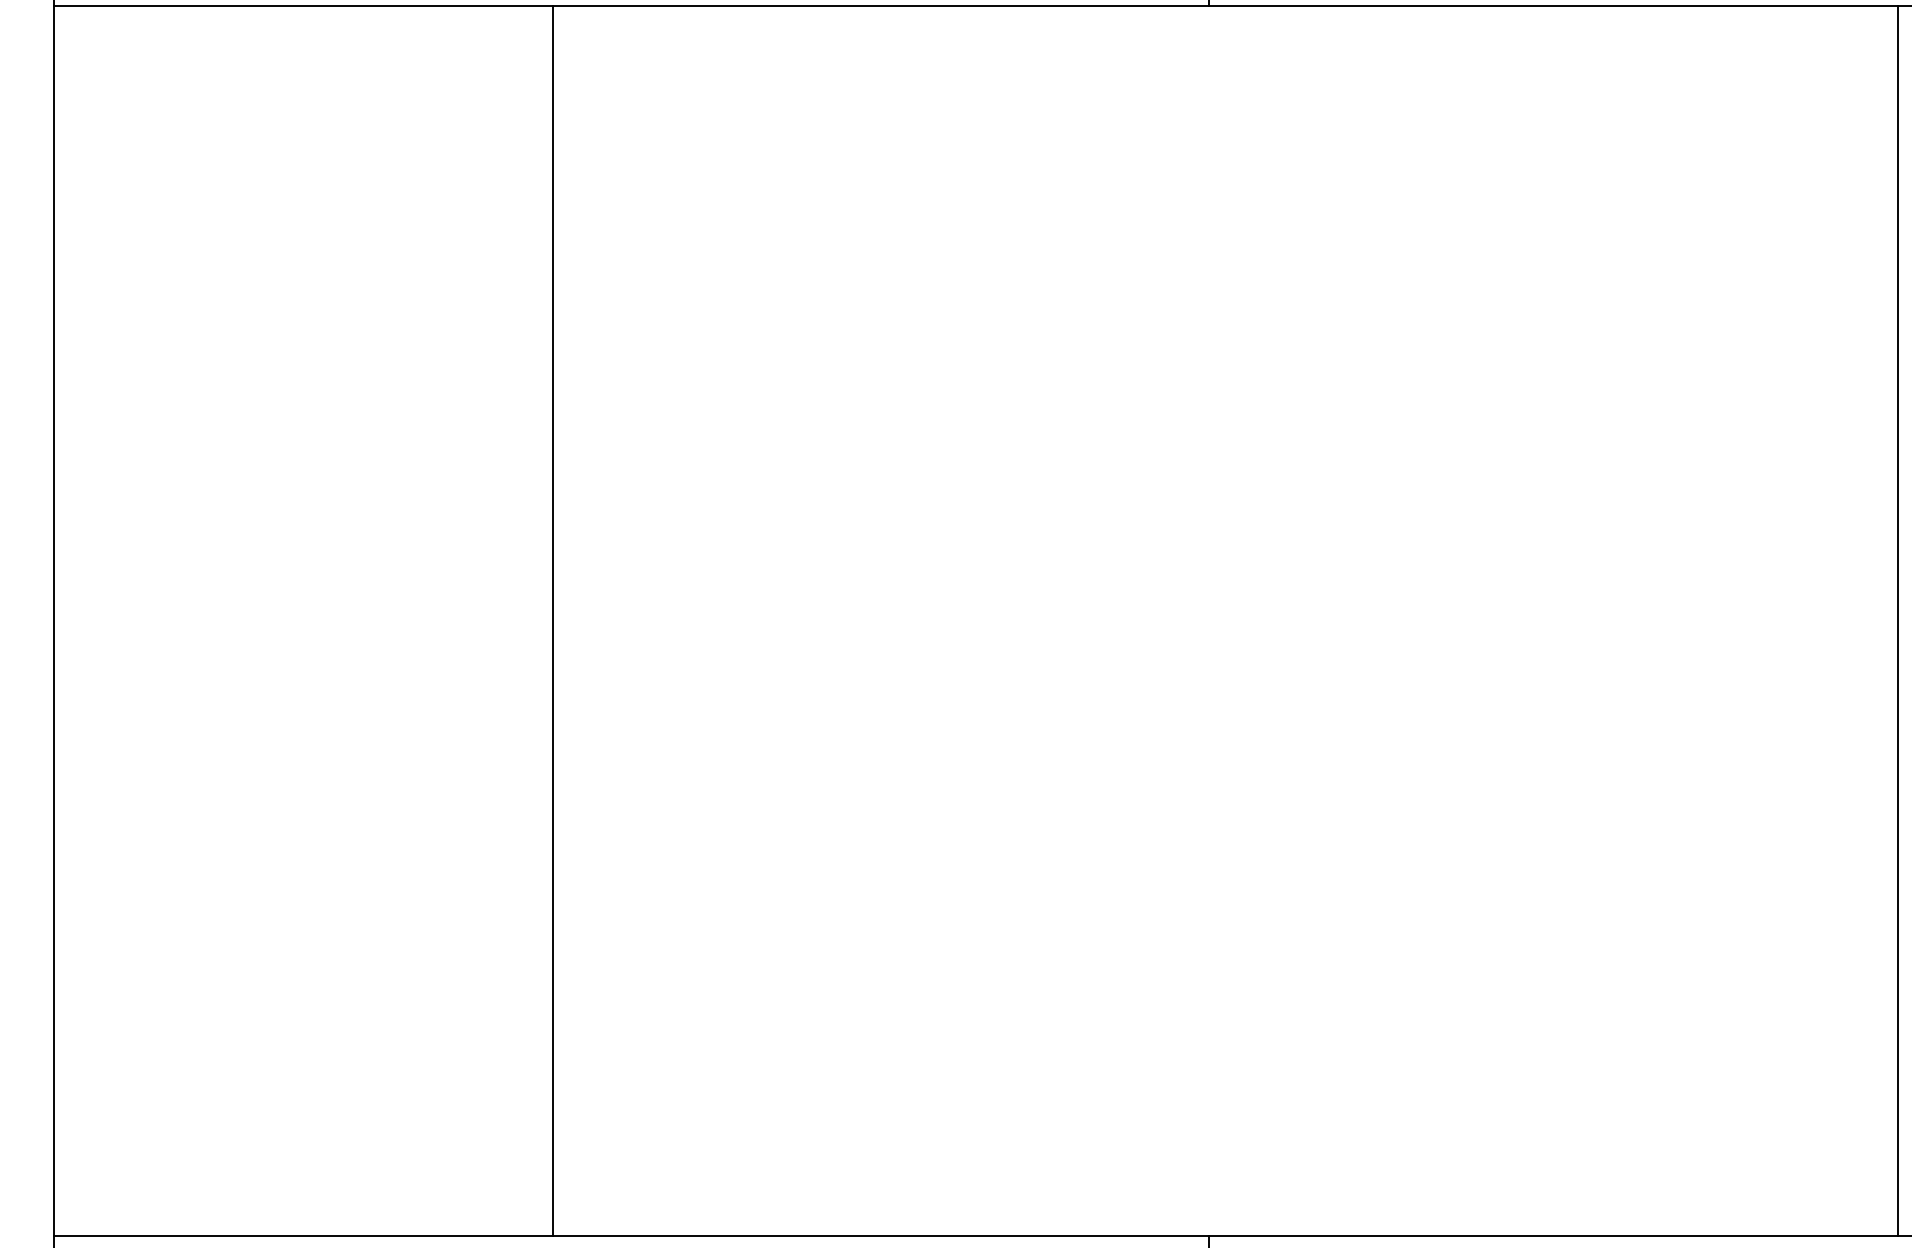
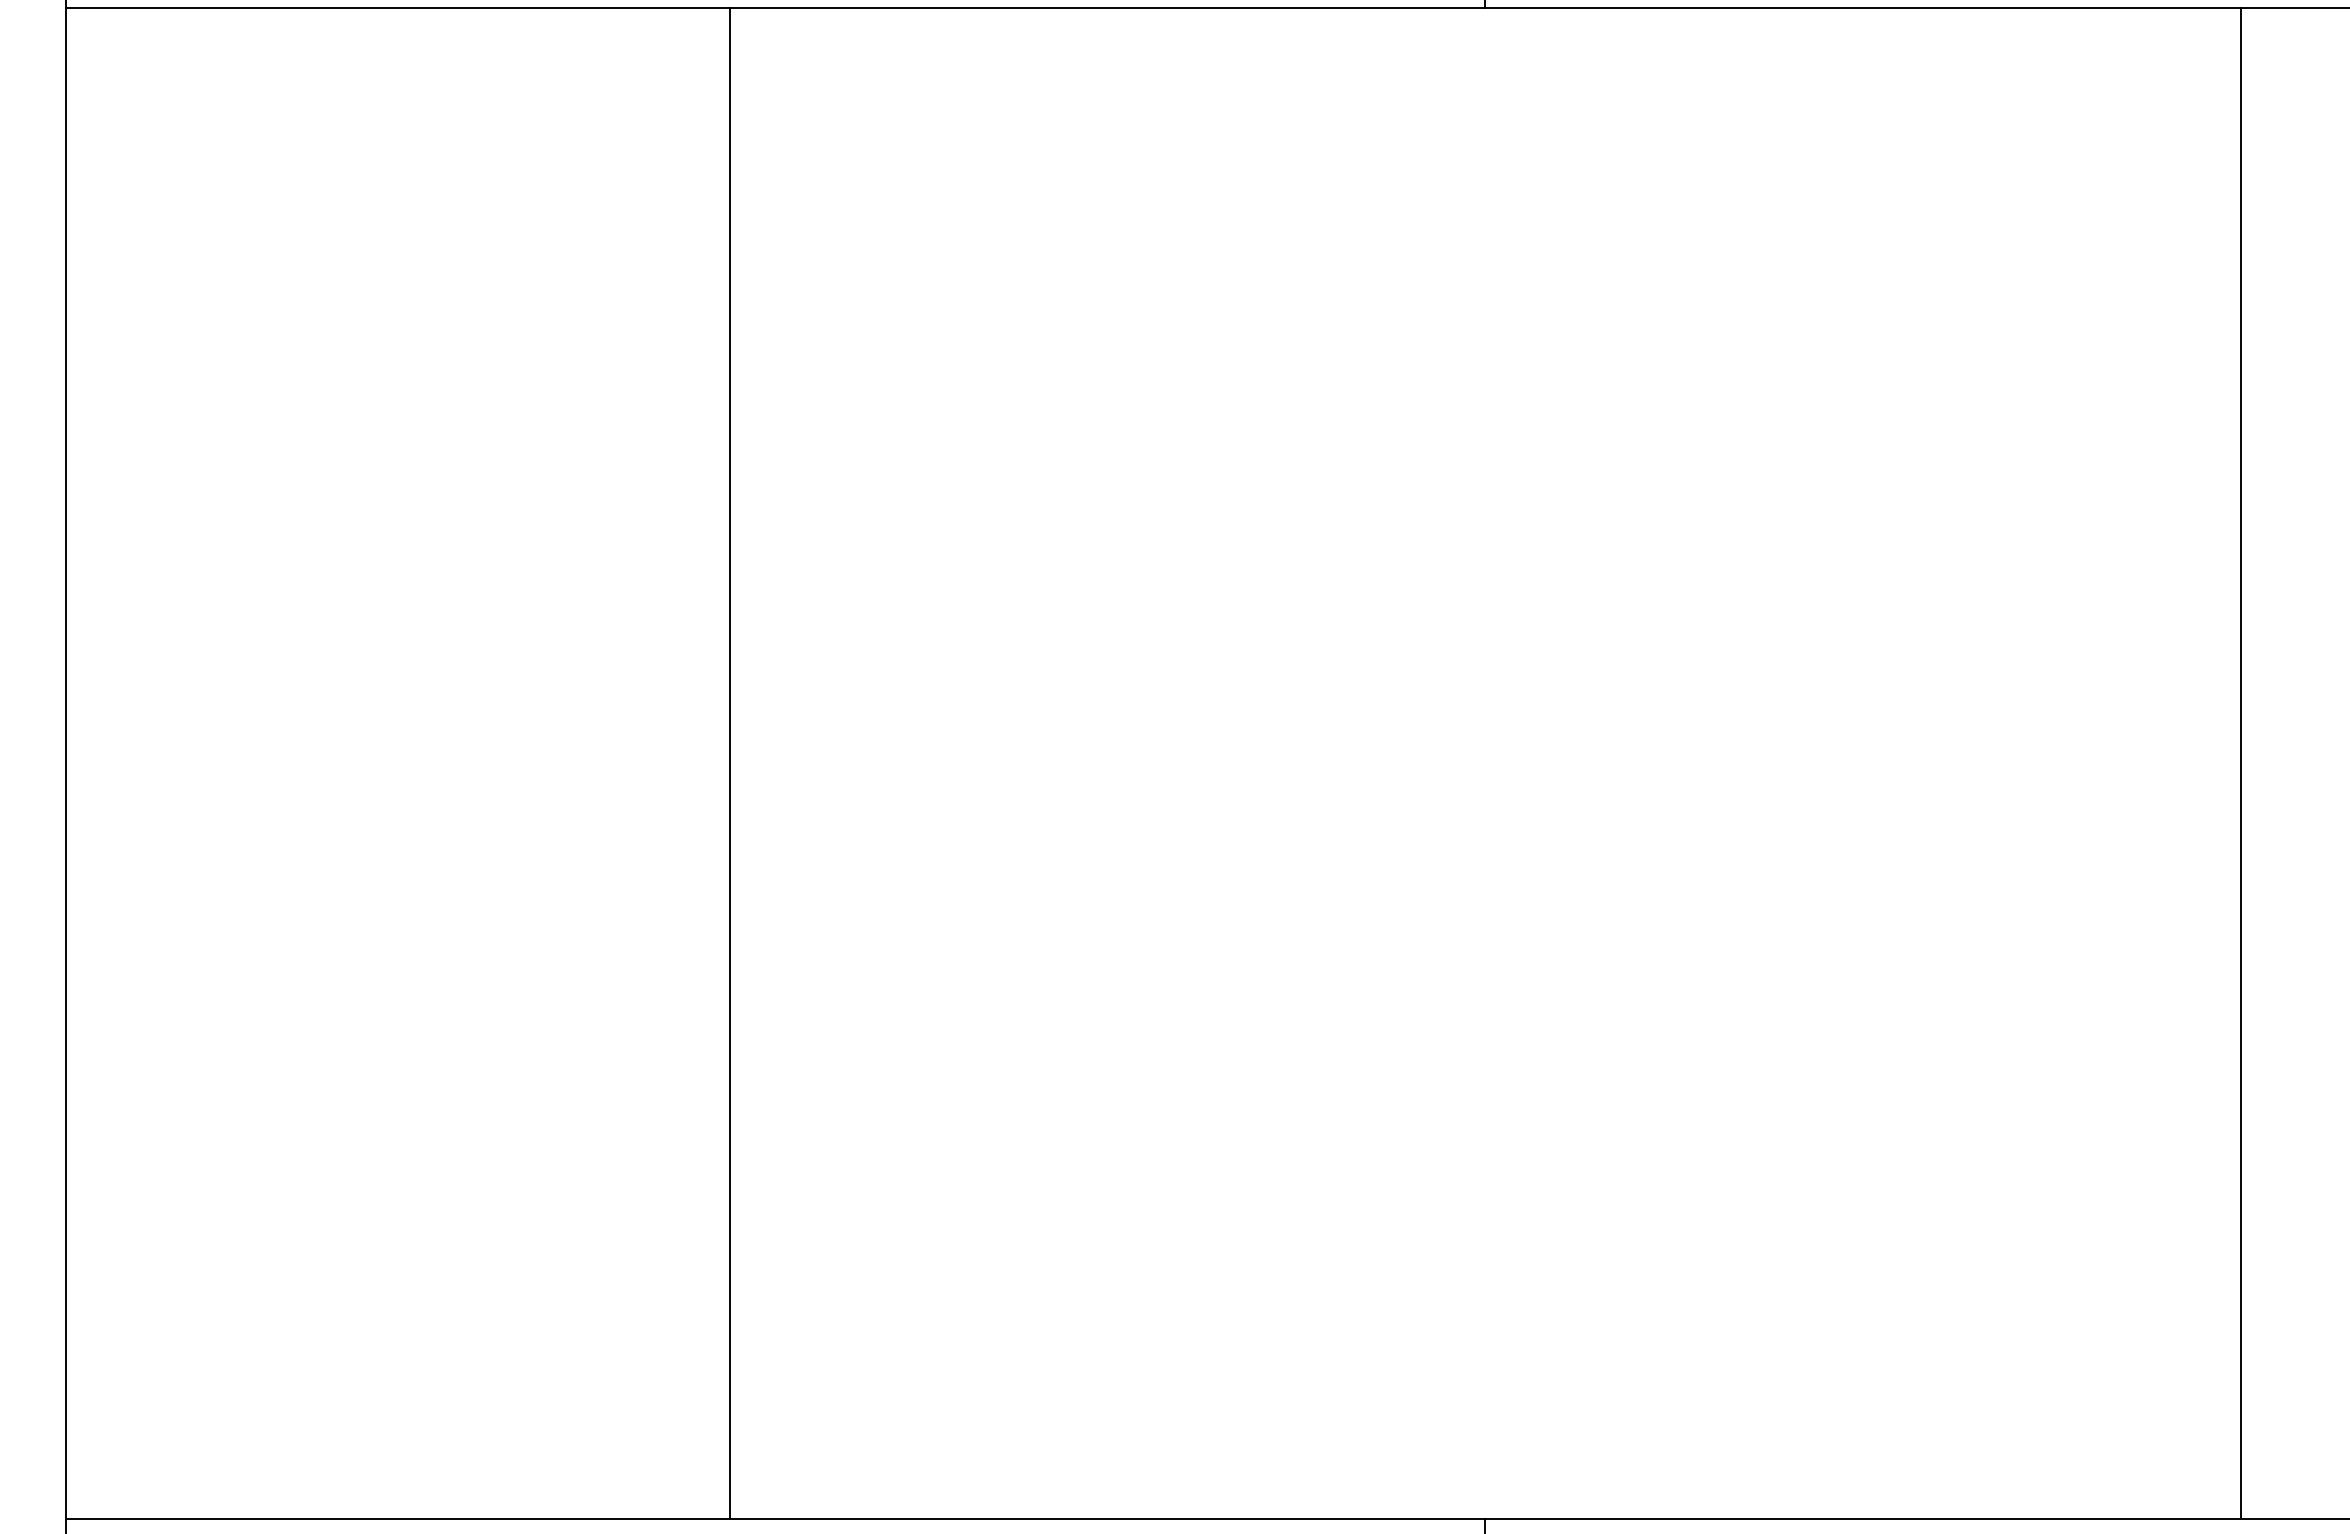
line: (552, 620) -> (729, 762), moved
line: (1898, 620) -> (2241, 762), moved

